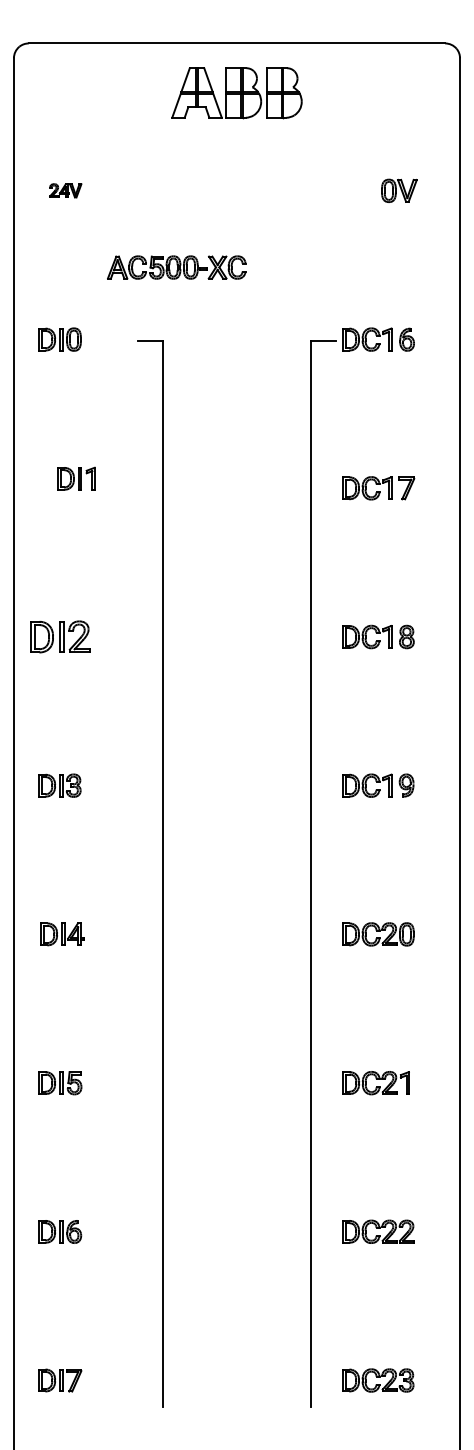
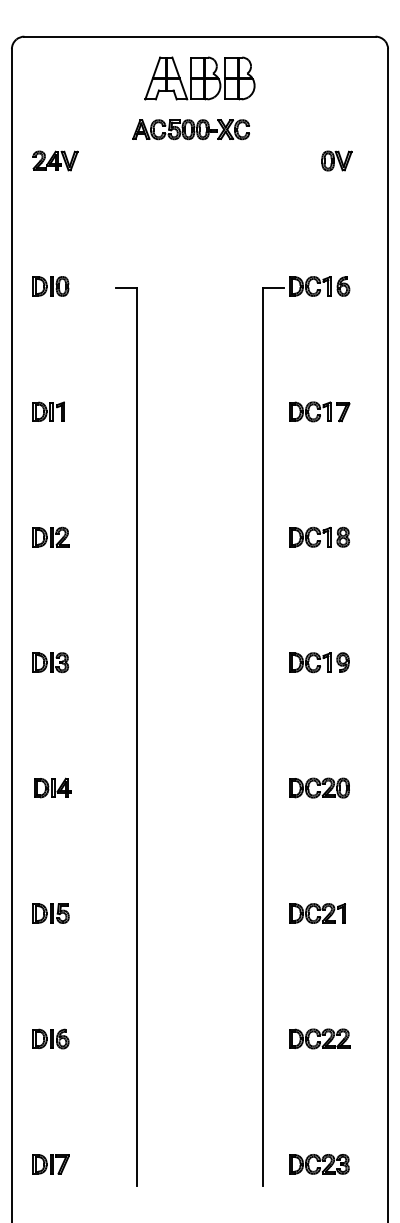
part: (65, 190) -> (55, 160), size x1.67
part: (175, 267) -> (190, 129), moved
part: (76, 478) -> (48, 411), moved
part: (59, 636) -> (50, 536), size x0.71

